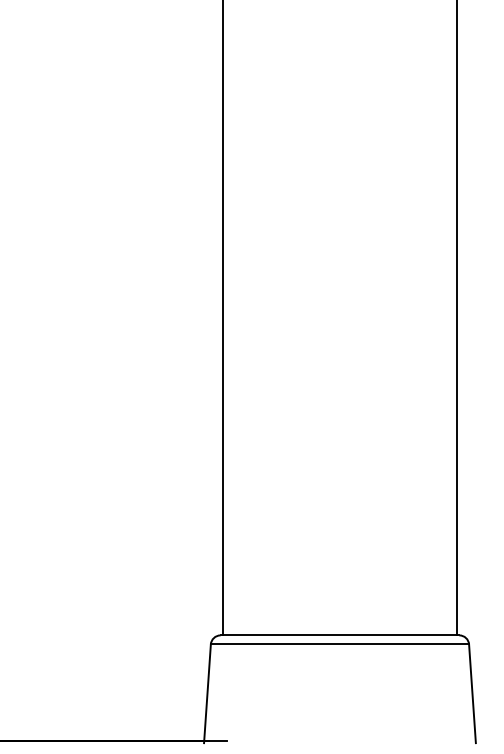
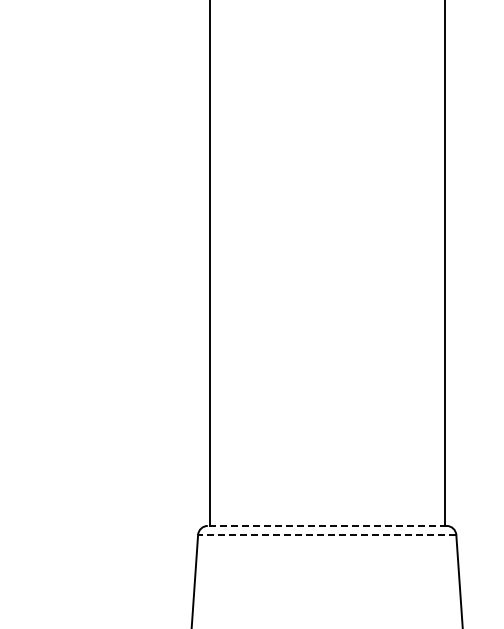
line: (339, 635) -> (326, 526), solid -> dashed
line: (339, 644) -> (326, 535), solid -> dashed

